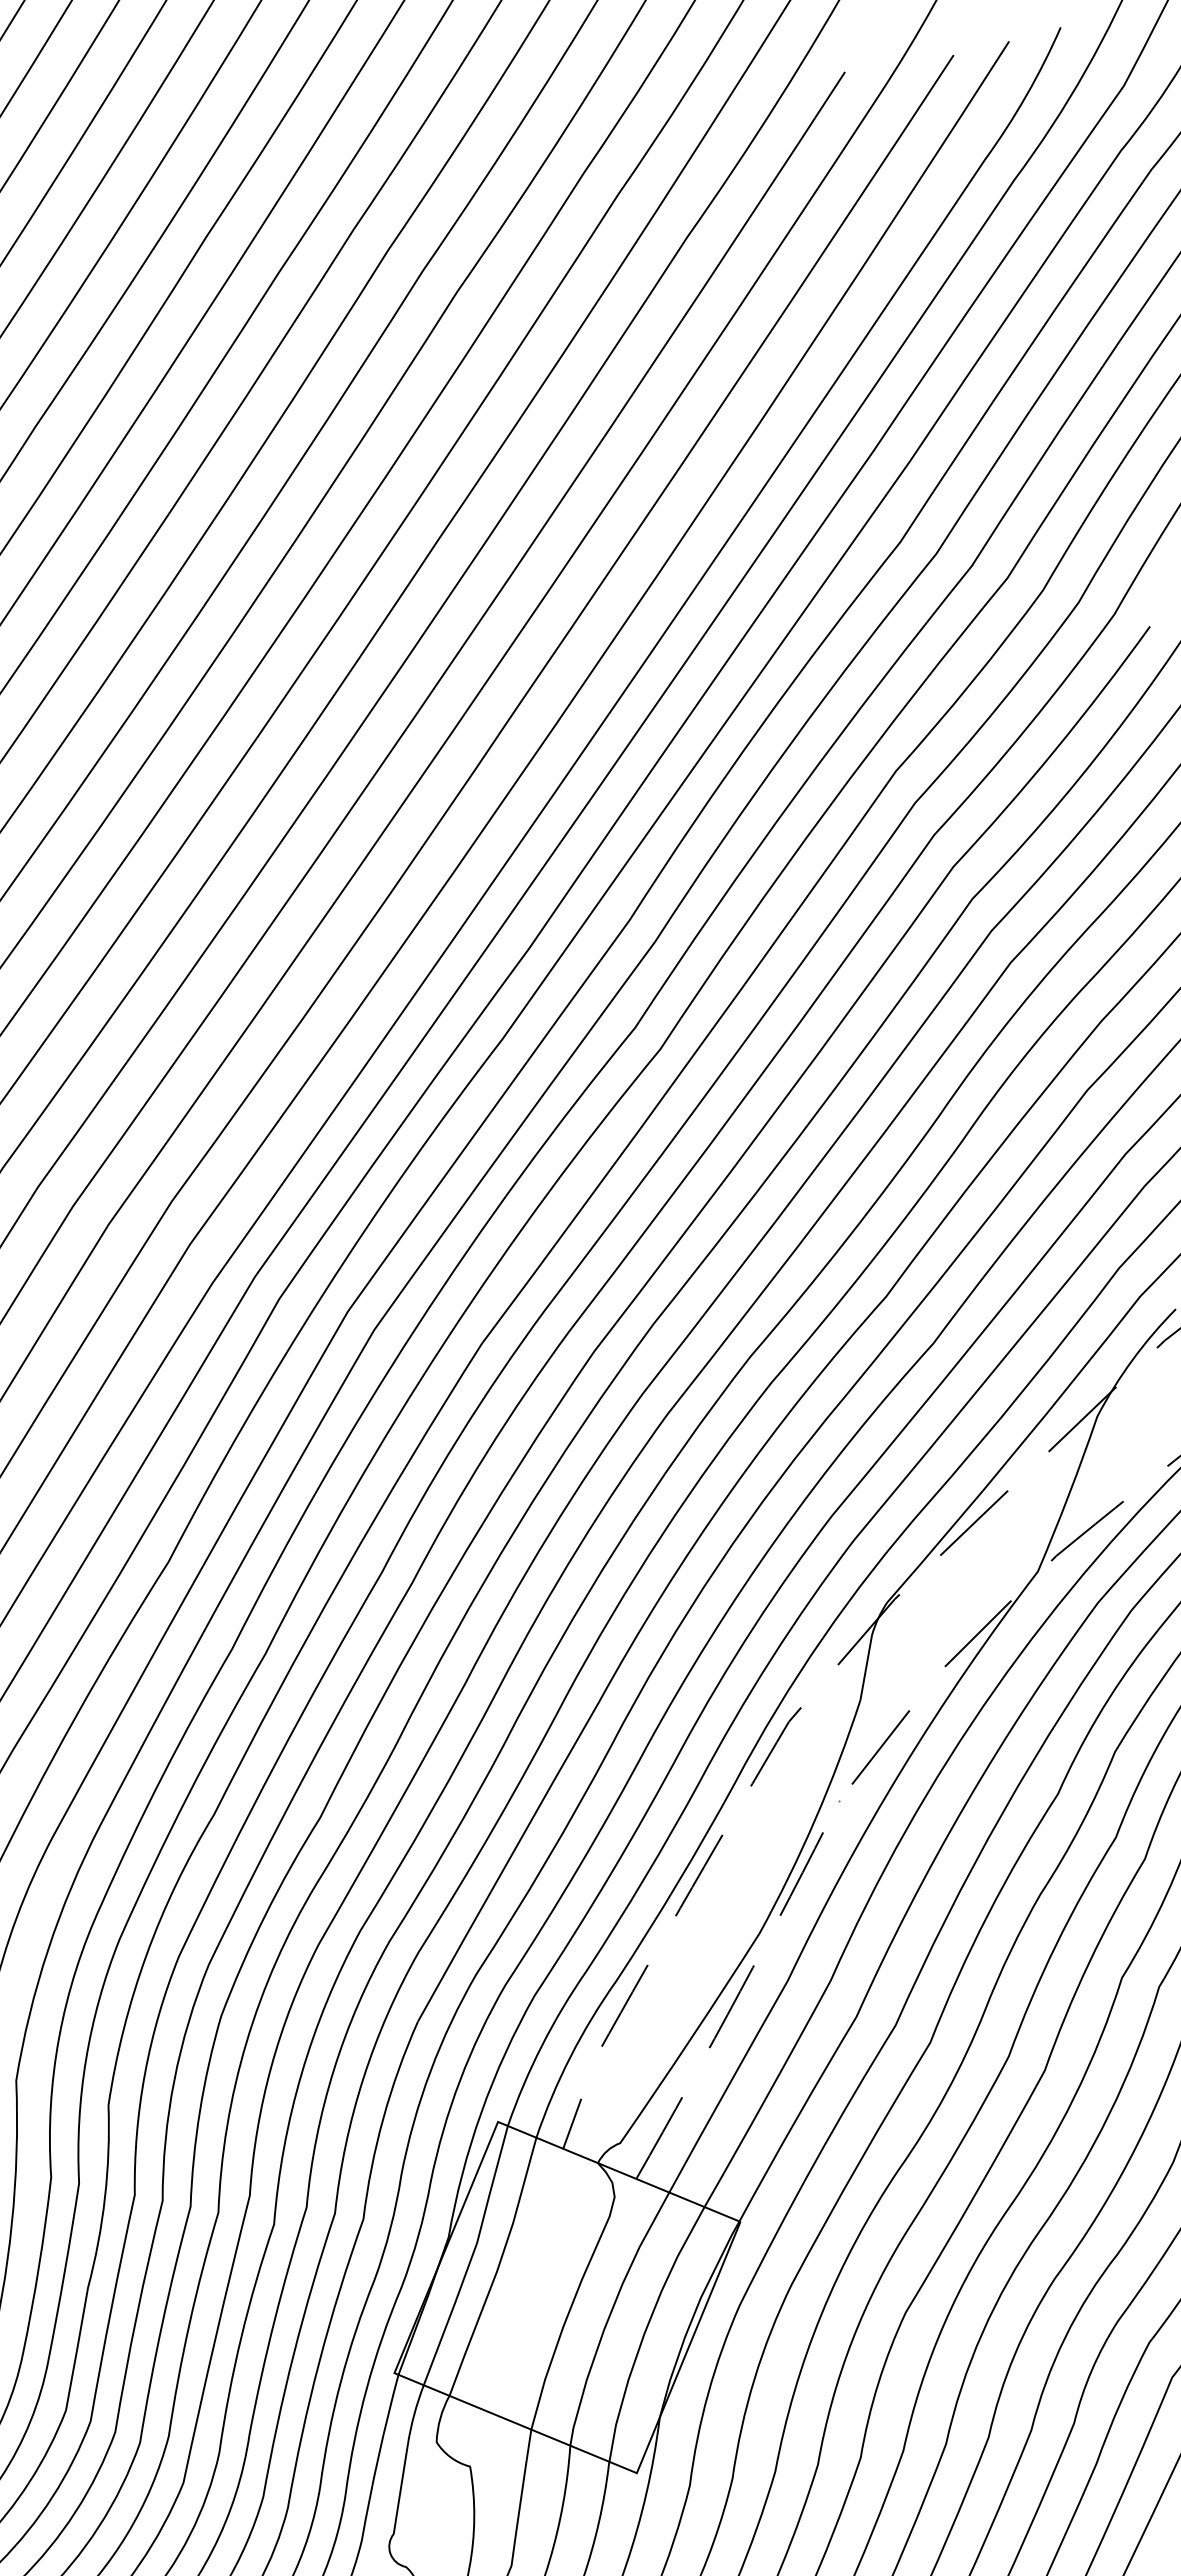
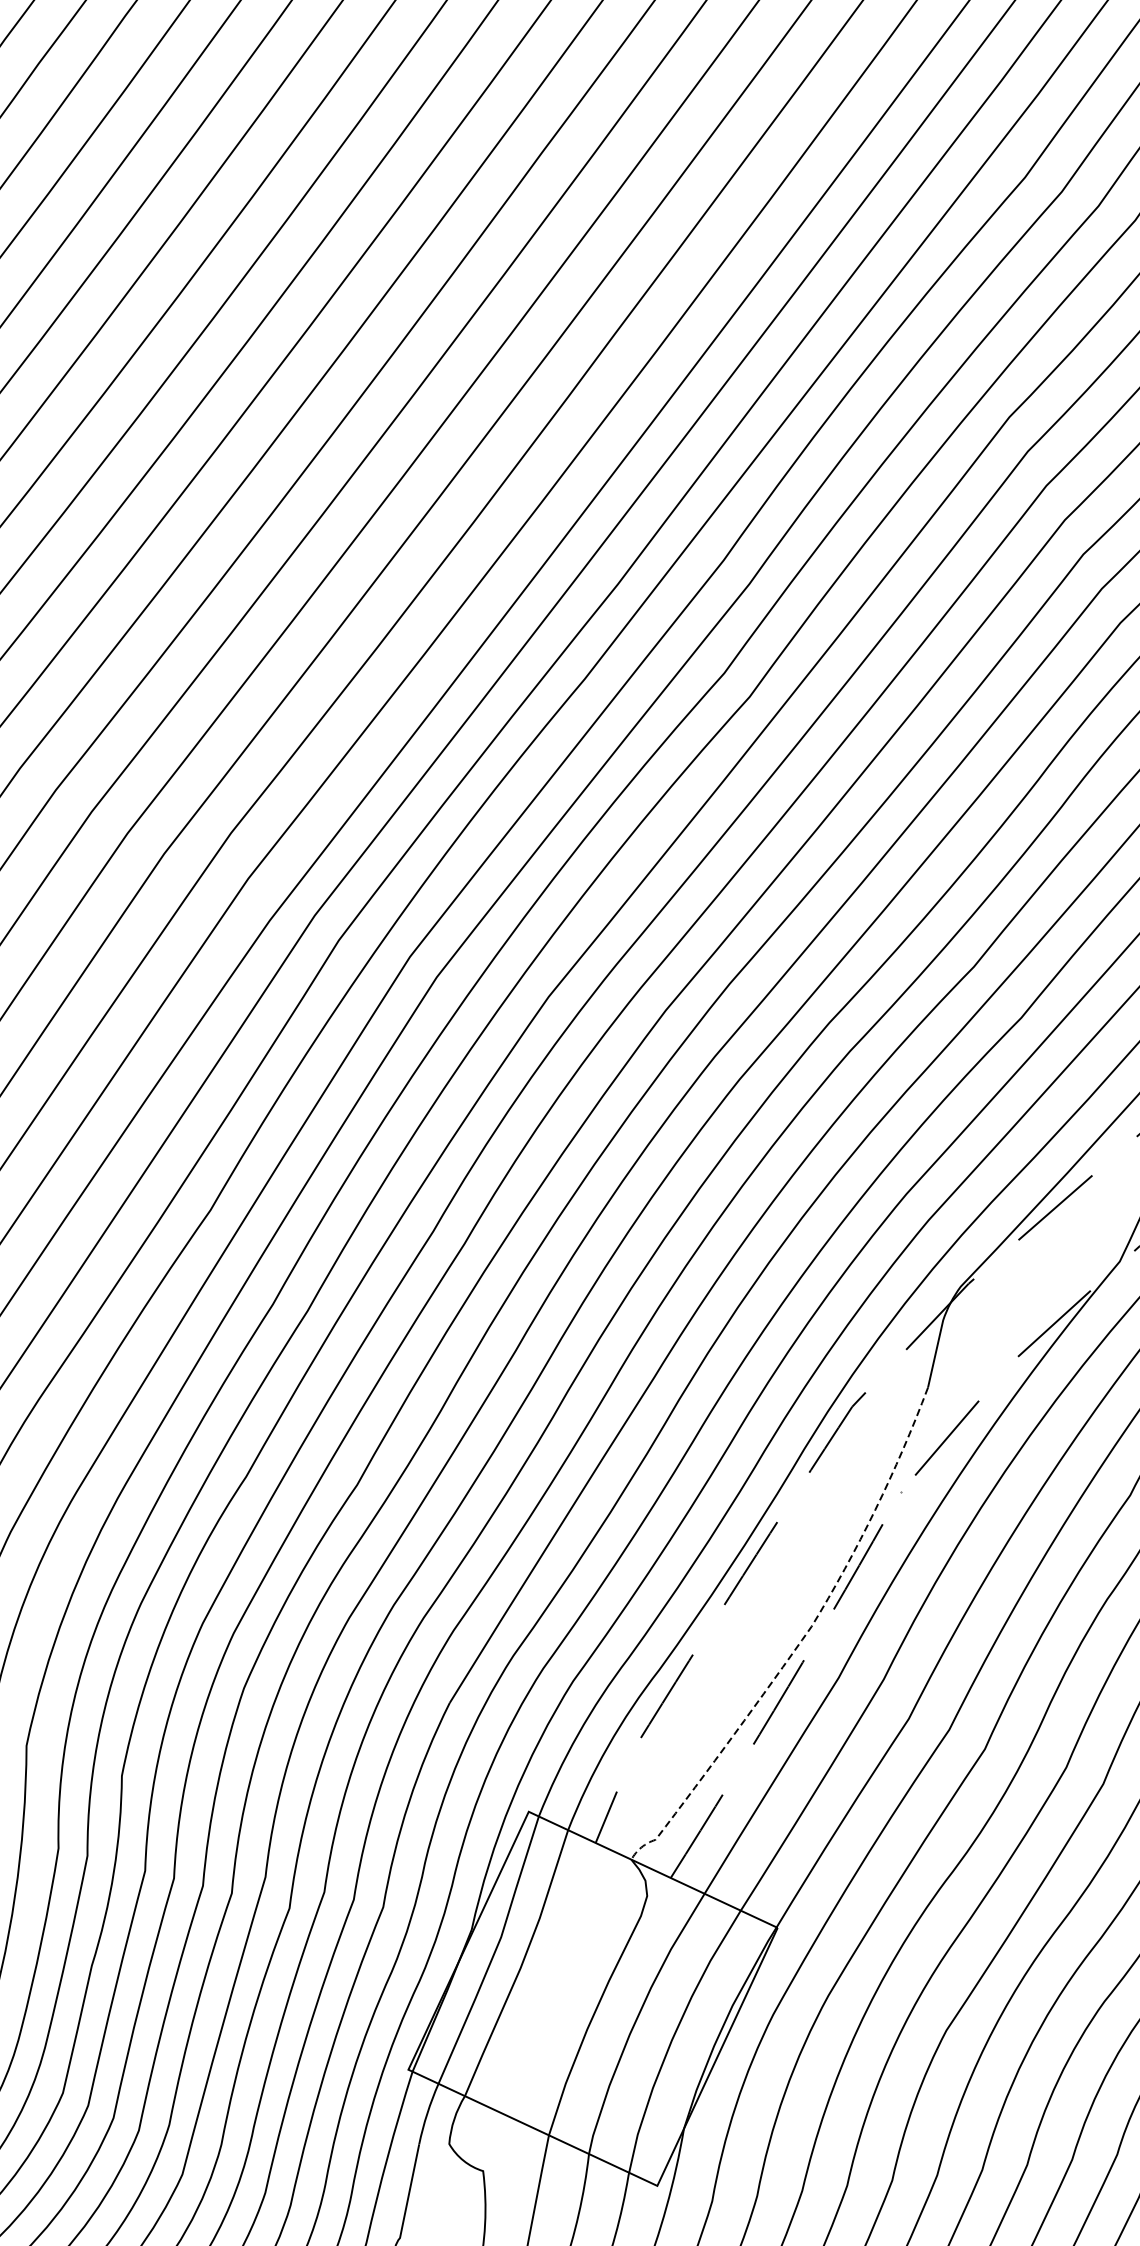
line: (751, 1946) -> (802, 1640), solid -> dashed

